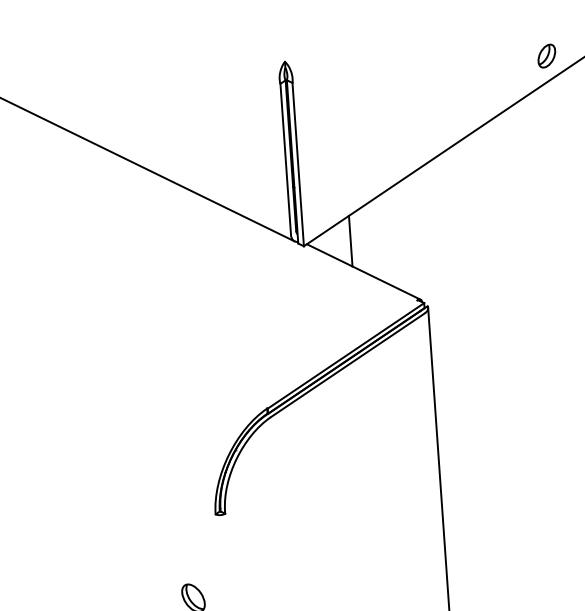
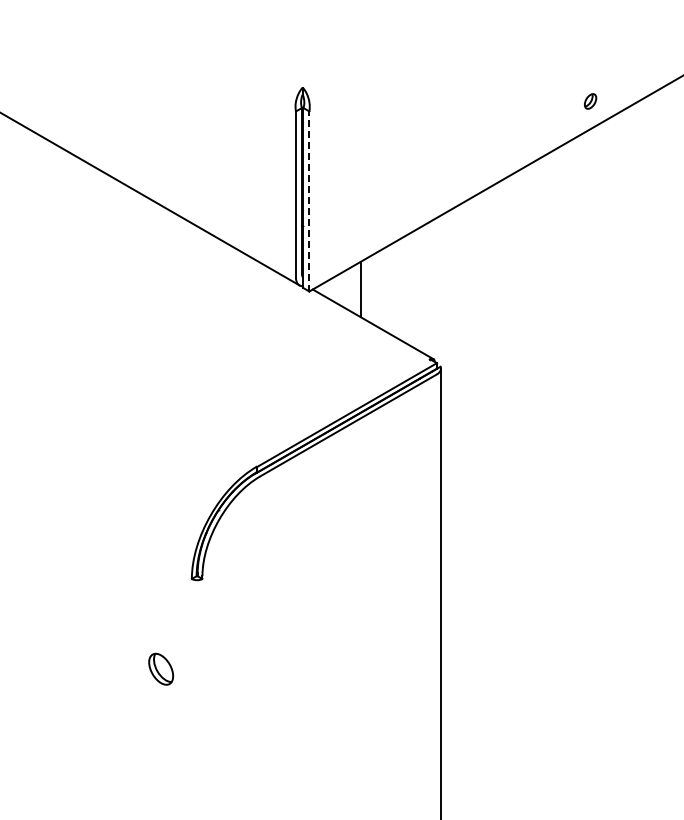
part: (546, 56) -> (590, 101), size x0.6
line: (298, 163) -> (309, 200), solid -> dashed

